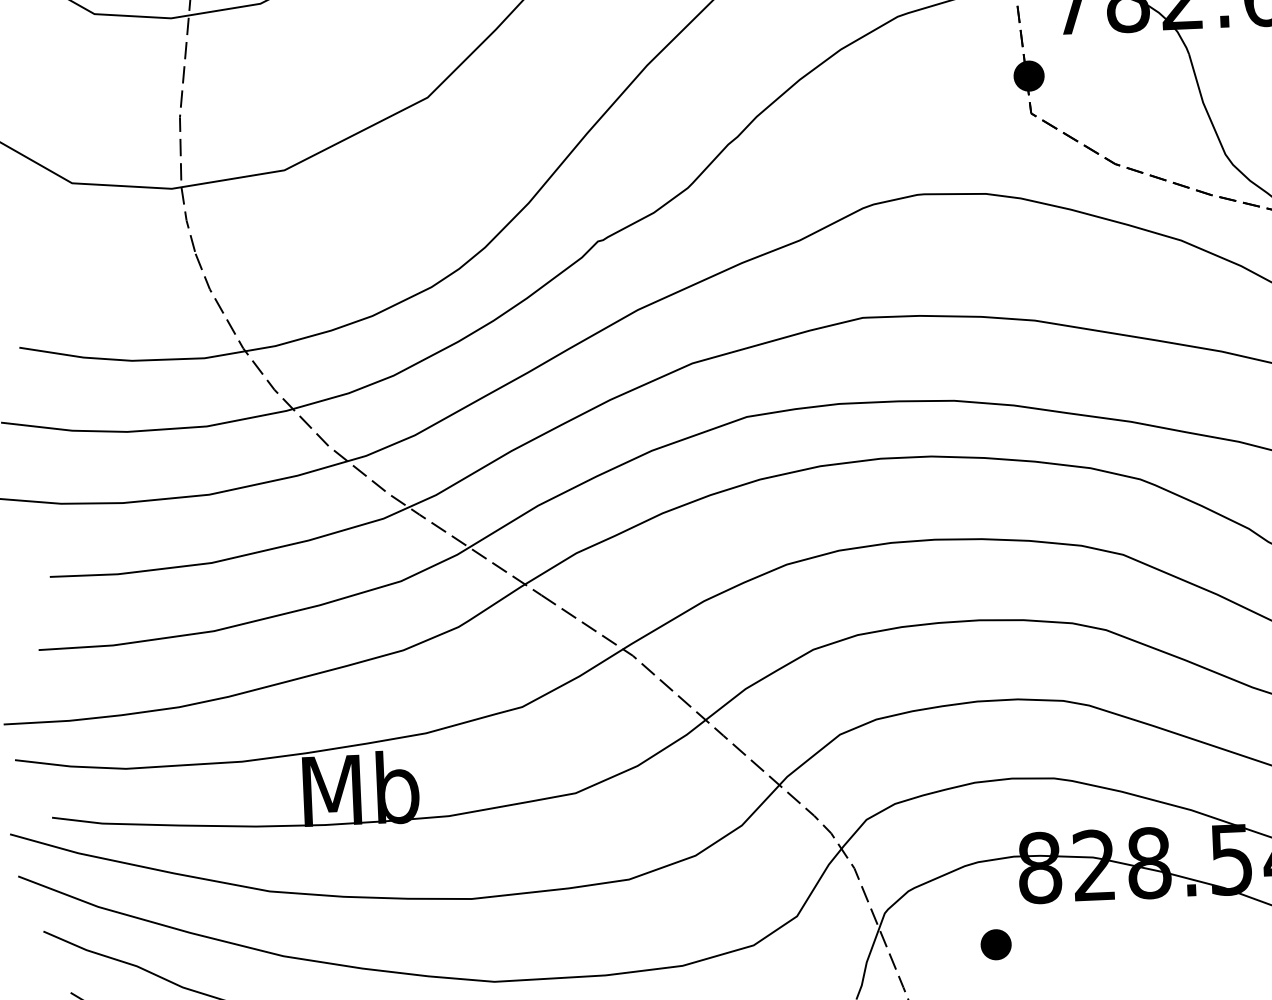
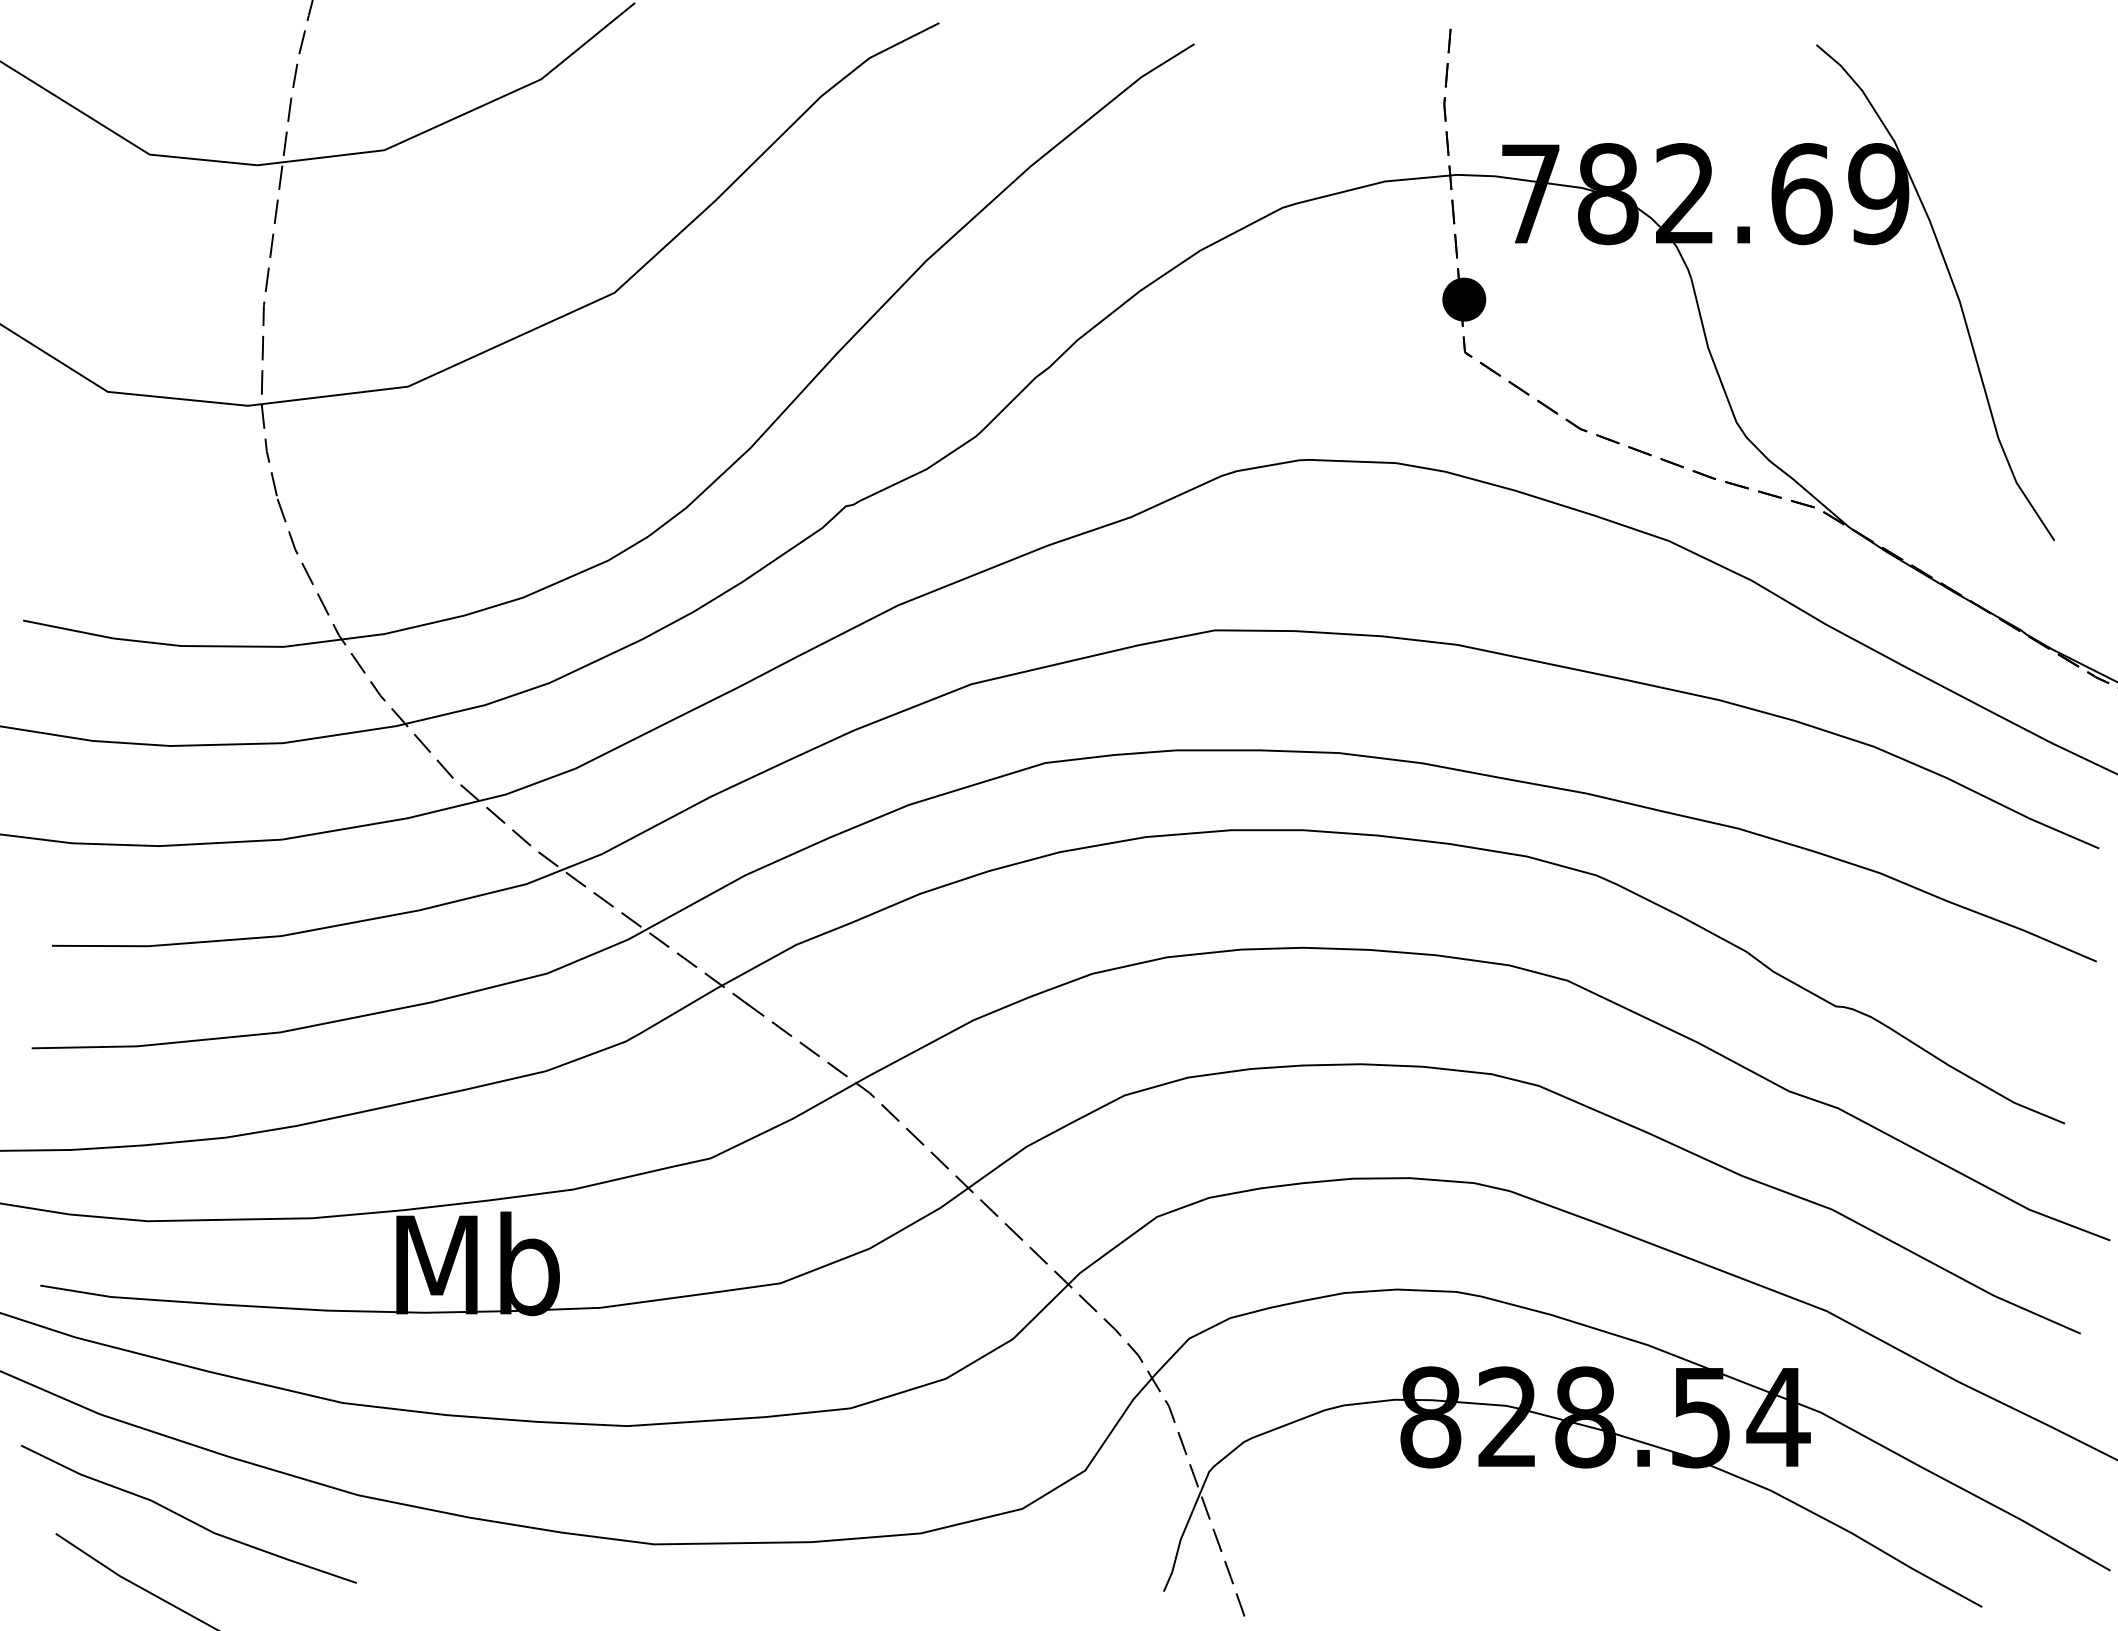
part: (996, 944) -> (1364, 1522), removed

